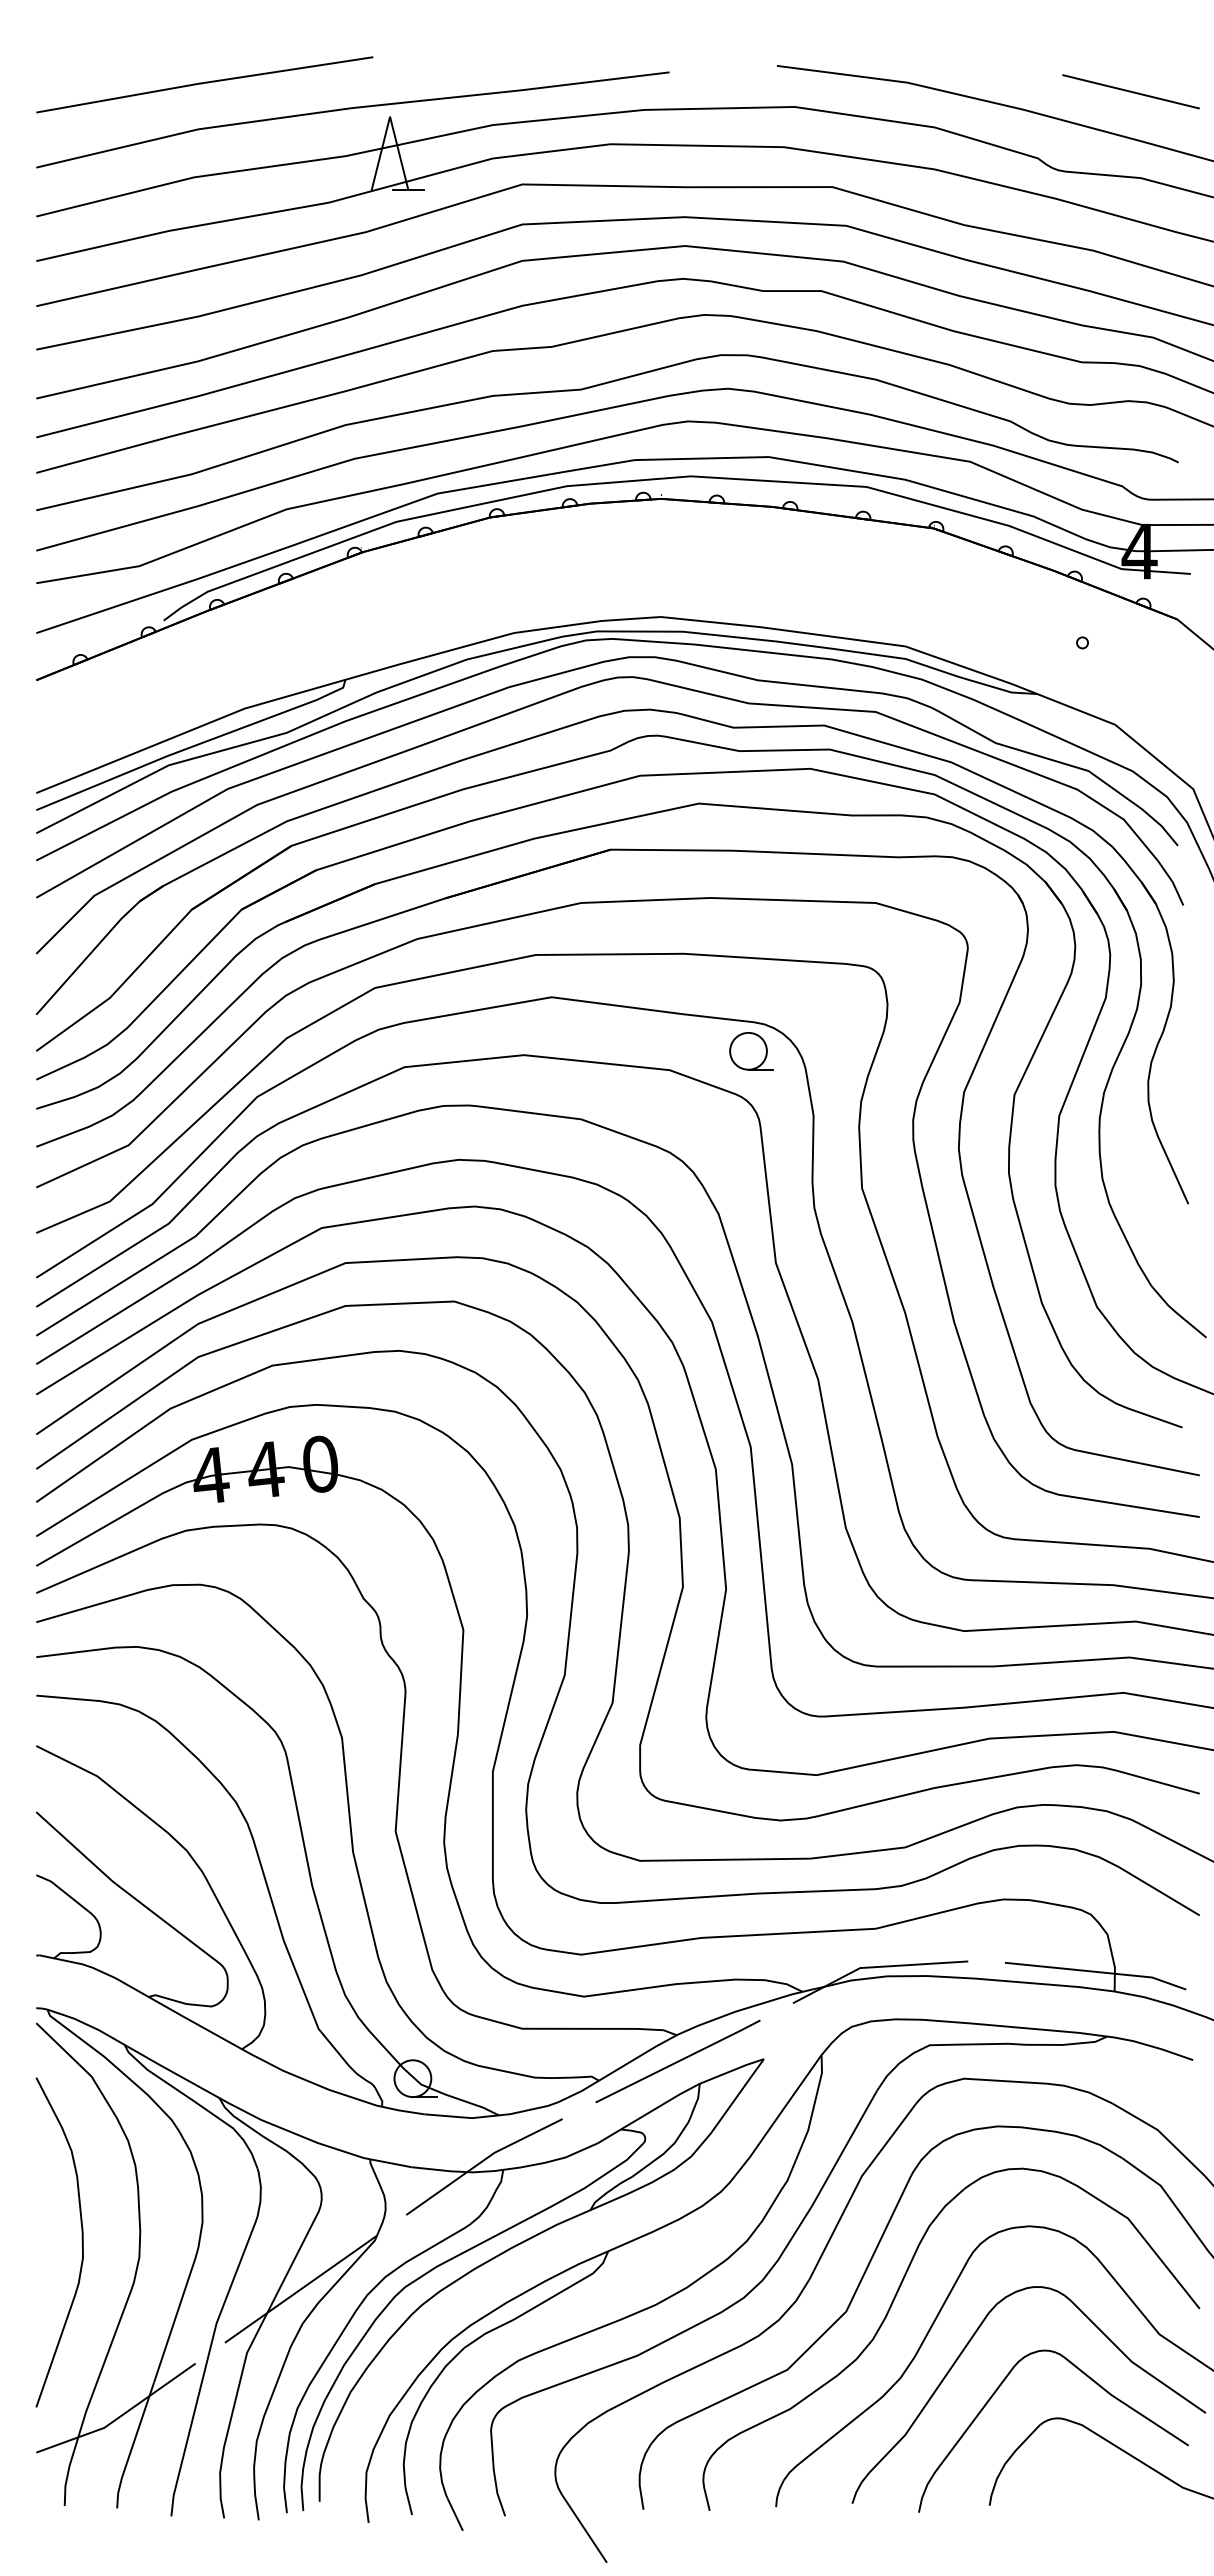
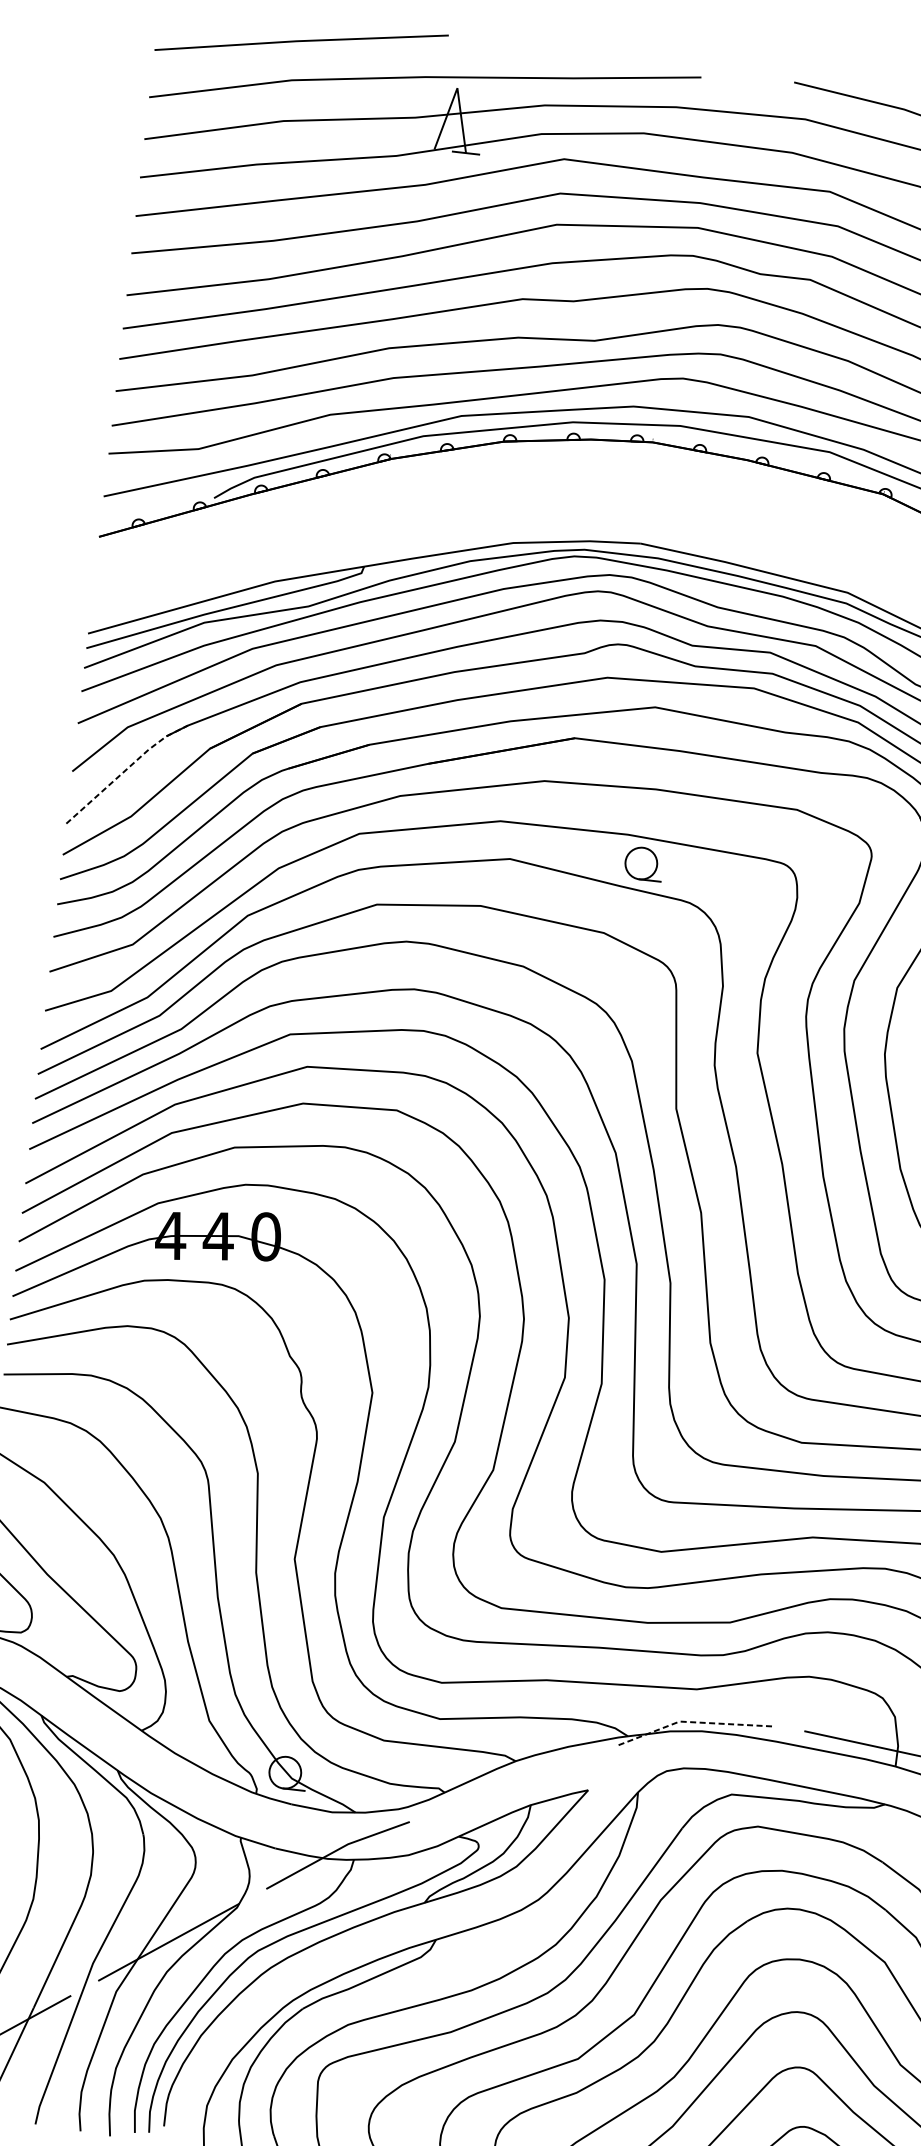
line: (97, 945) -> (125, 770), solid -> dashed
part: (751, 1051) -> (643, 864), moved
line: (876, 1967) -> (693, 1722), solid -> dashed
line: (677, 2061) -> (513, 1783), removed

